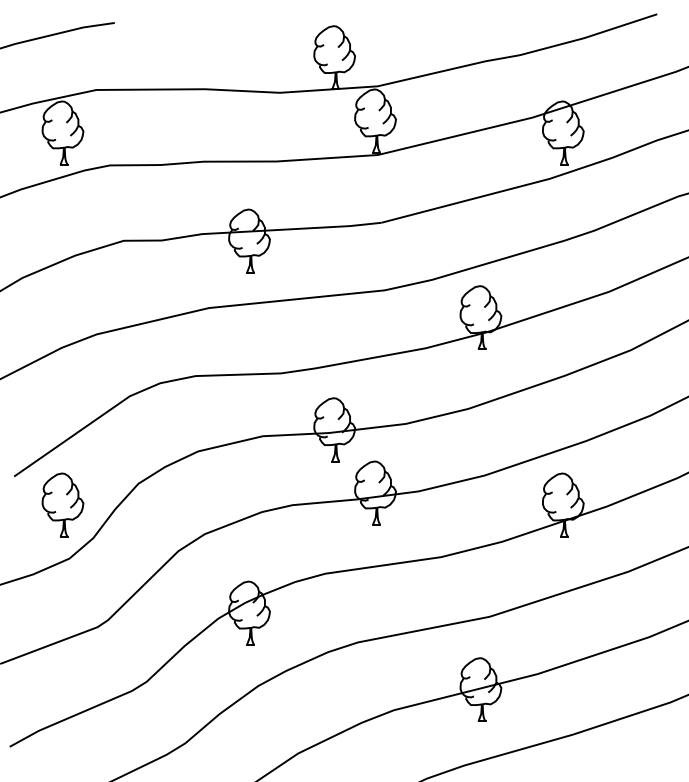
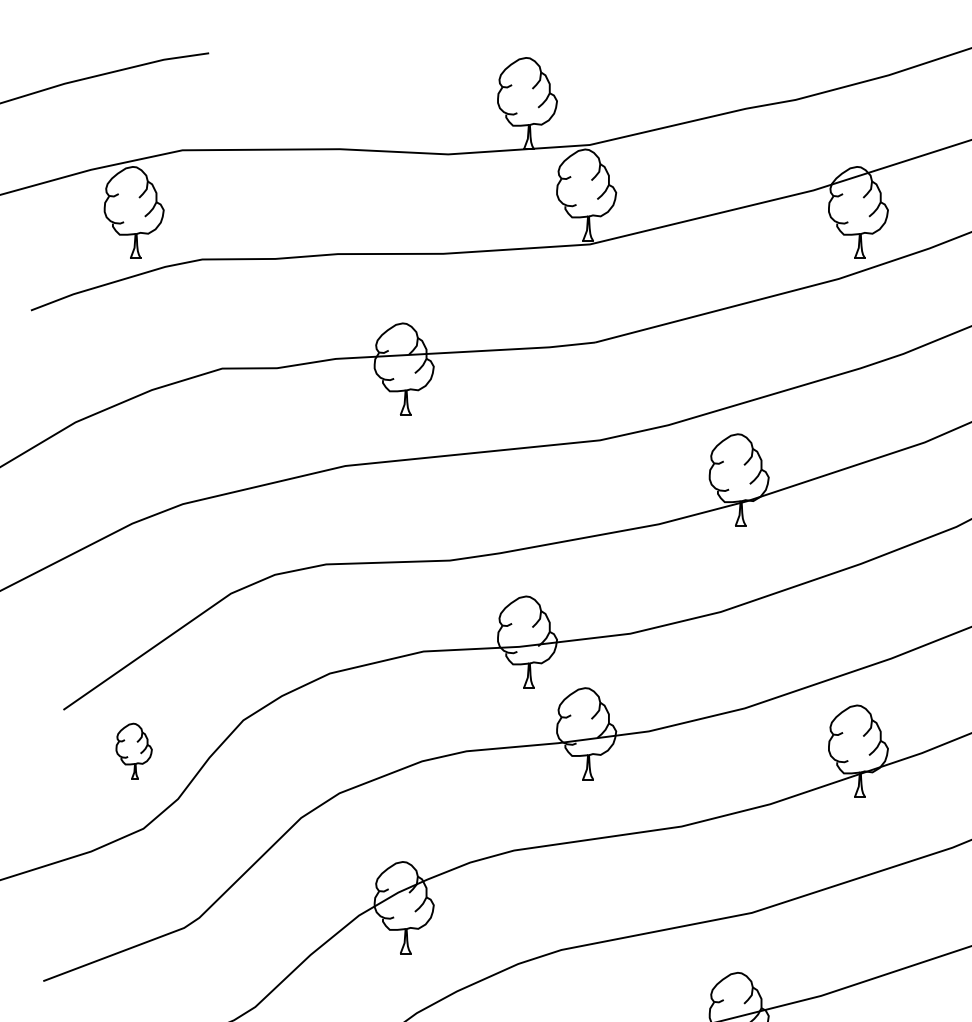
part: (62, 504) -> (133, 750), size x0.6

